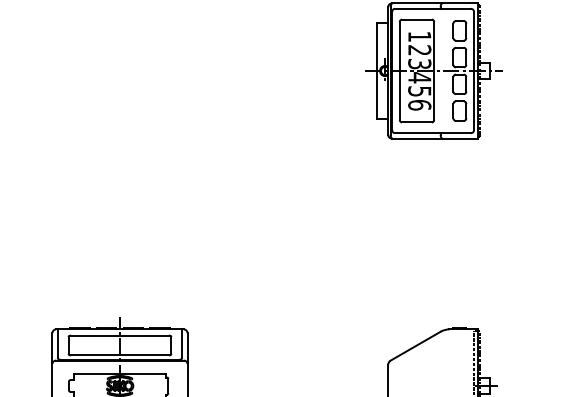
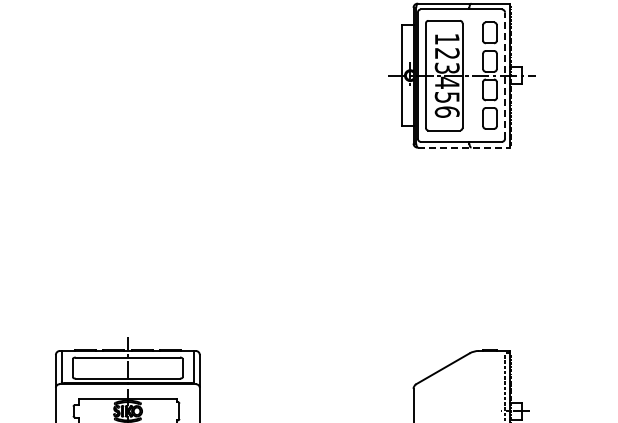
line: (474, 70) -> (505, 75), solid -> dashed
line: (435, 138) -> (463, 147), solid -> dashed

